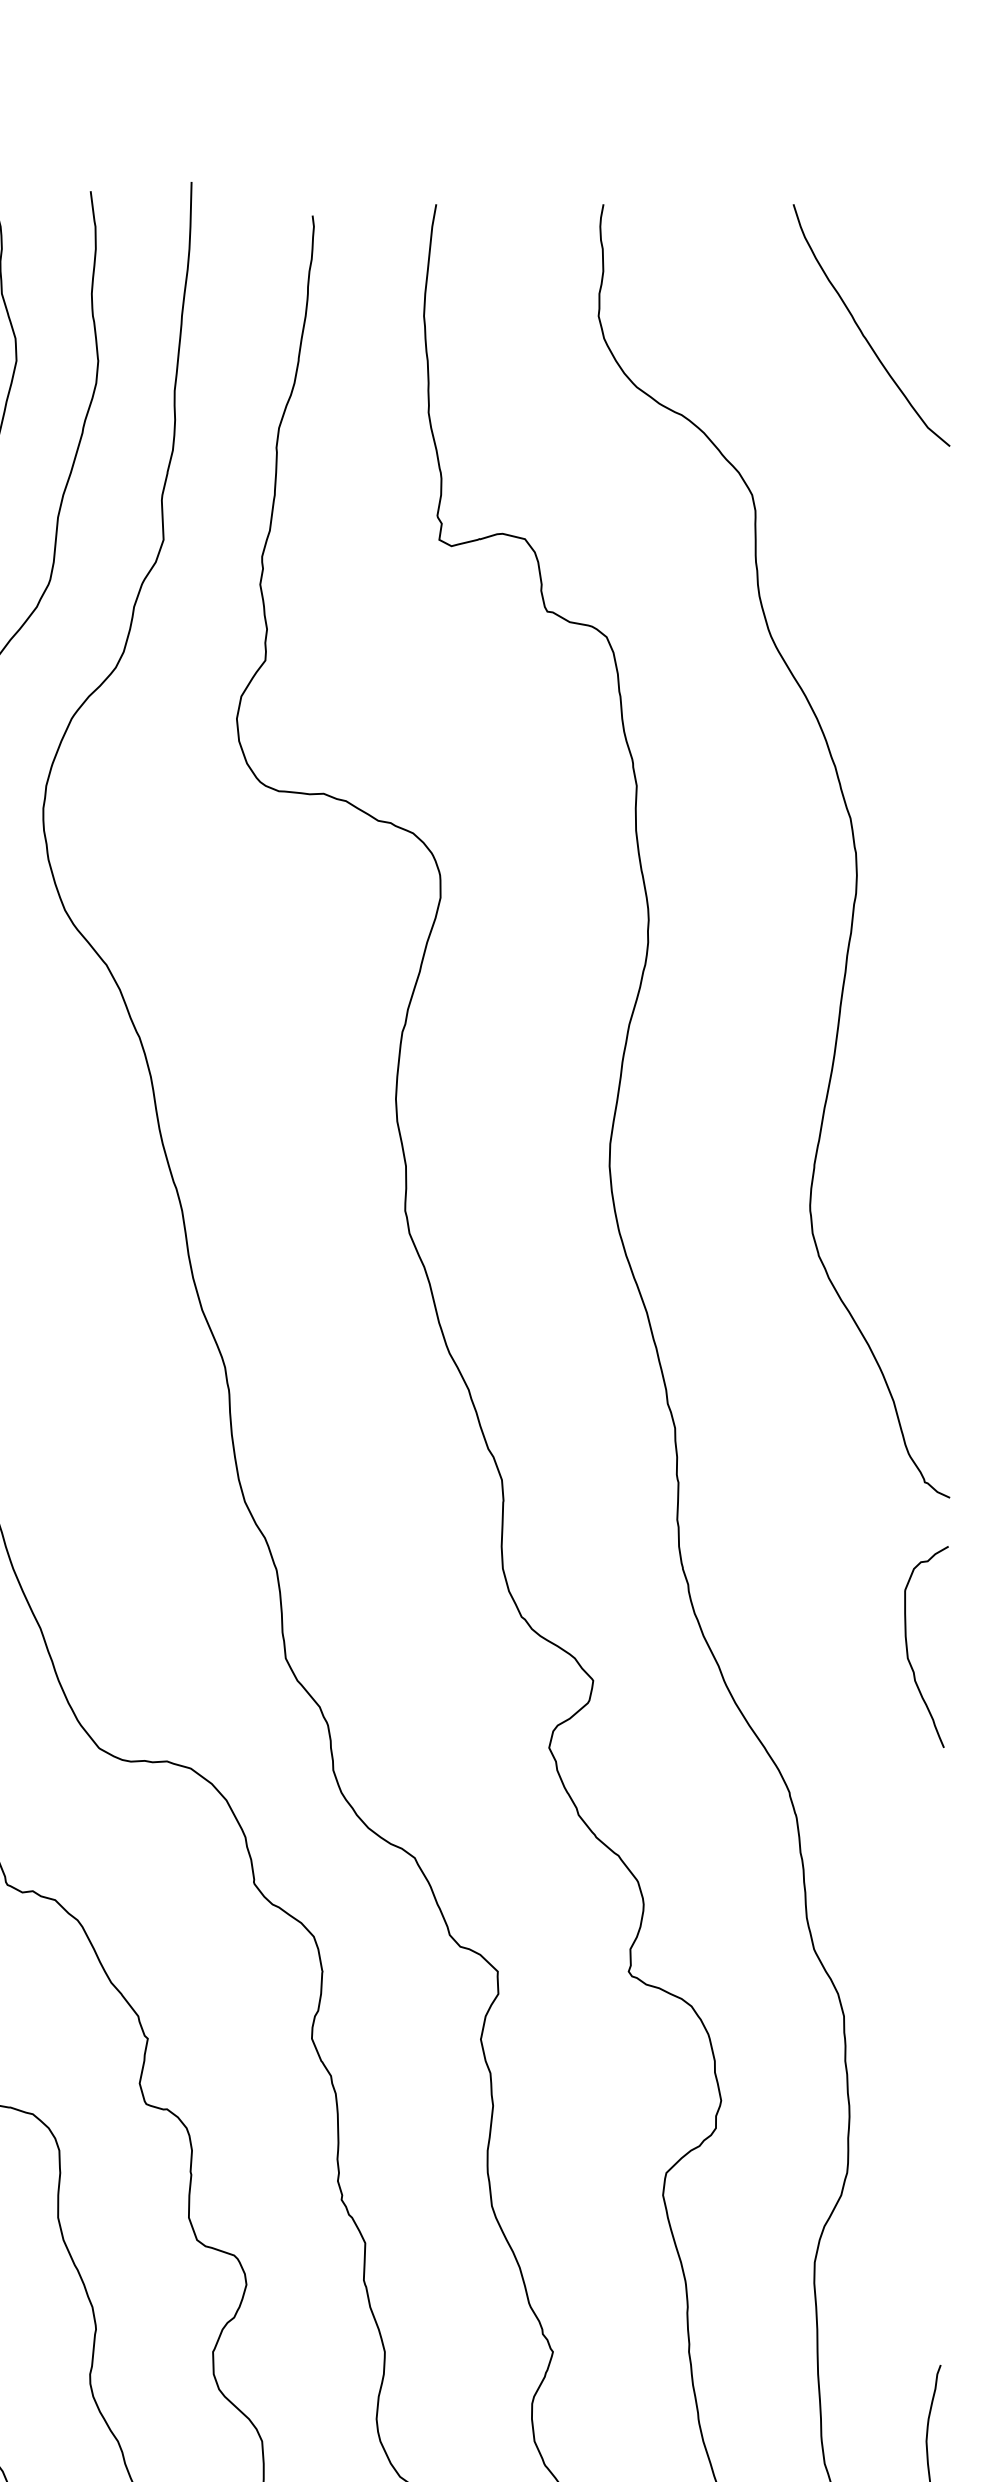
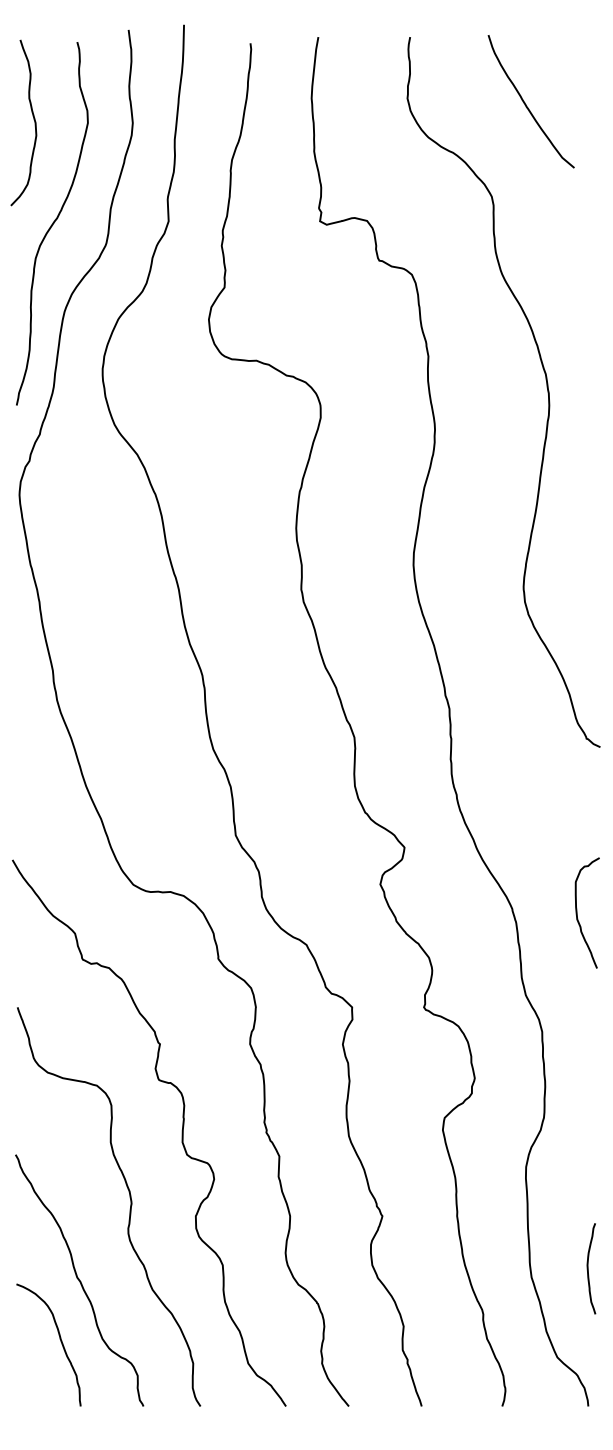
curve: (862, 330) -> (526, 104), moved
curve: (908, 1645) -> (577, 912), moved

